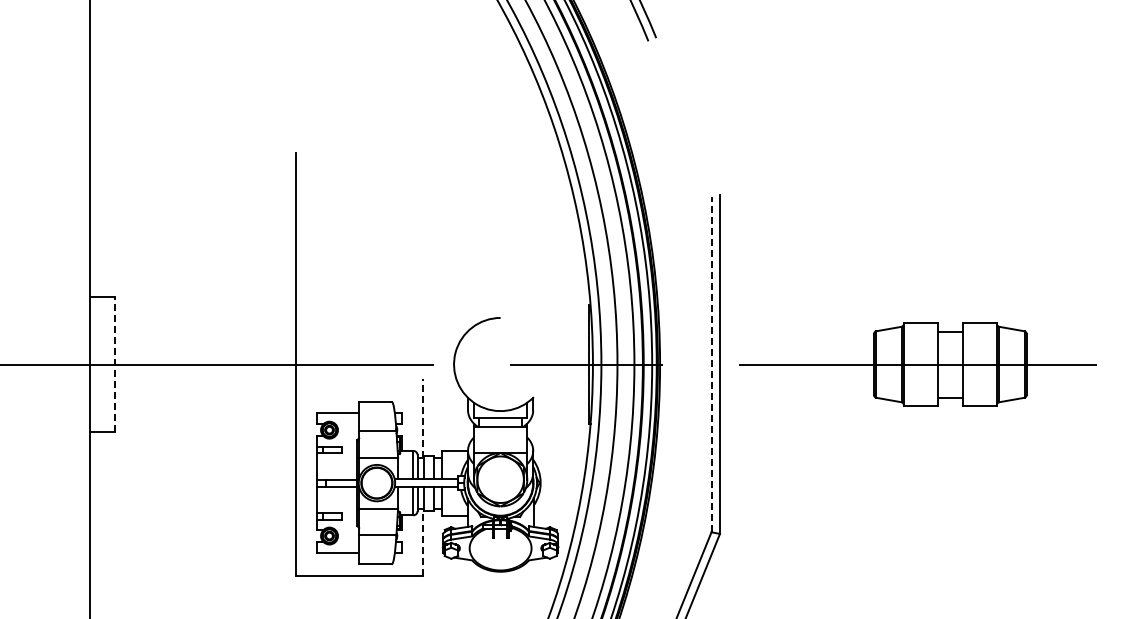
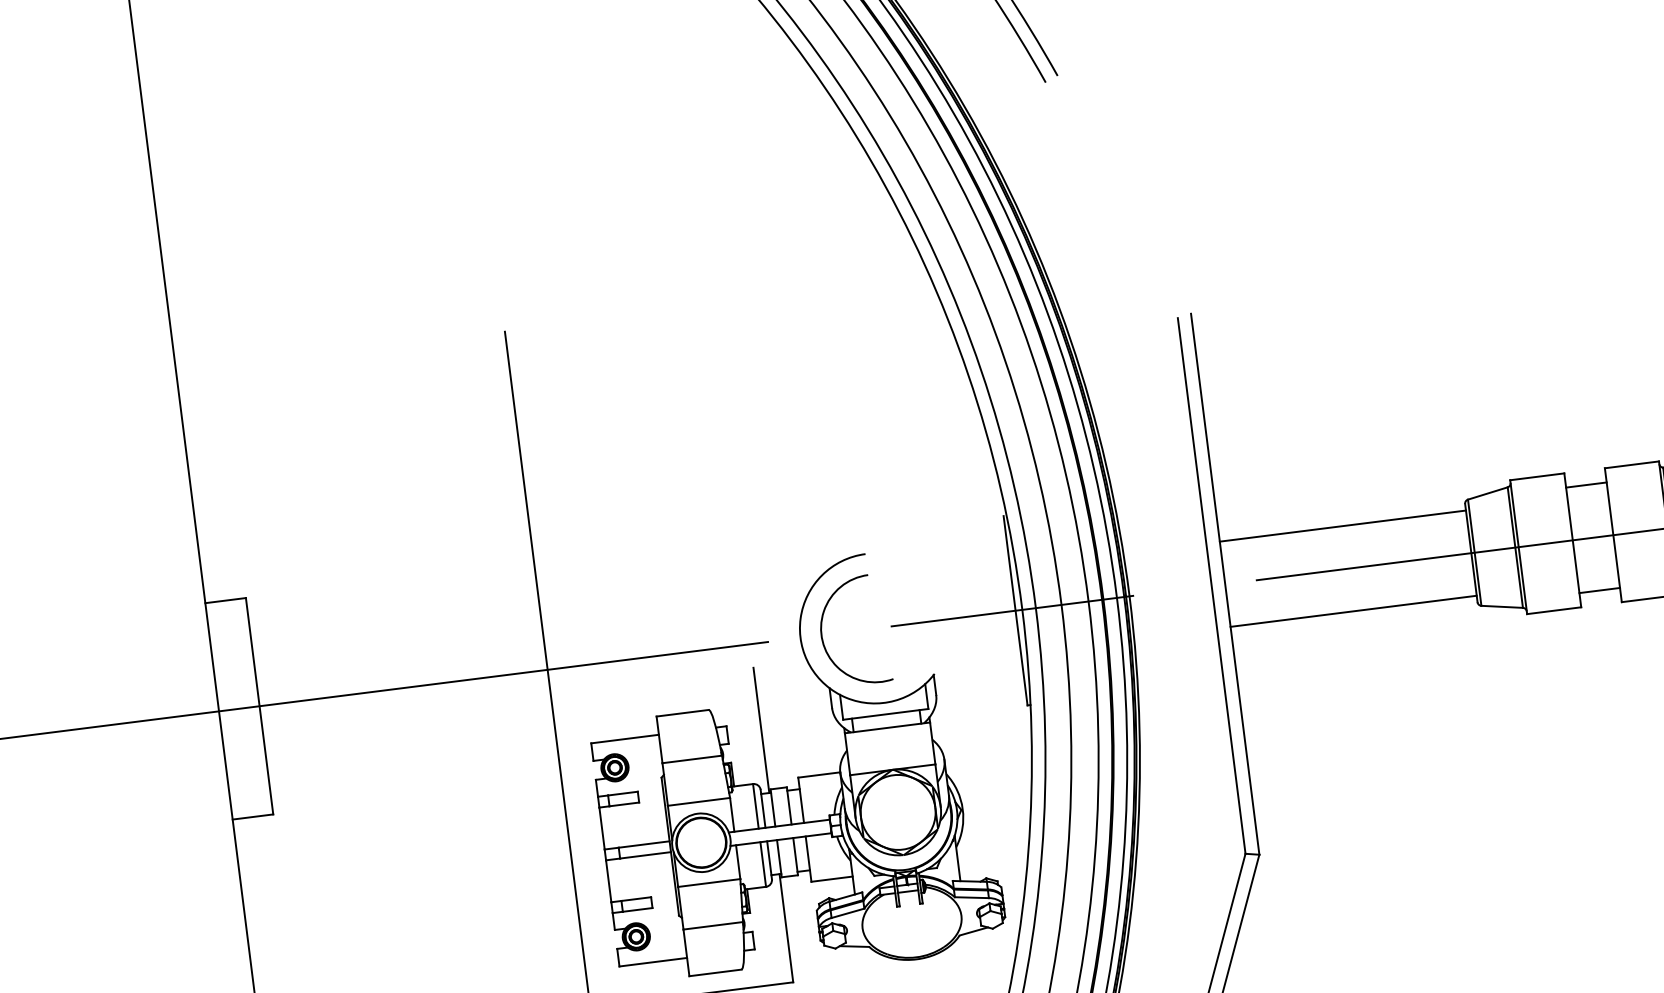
line: (796, 337) -> (1341, 525), added
line: (115, 364) -> (260, 706), dashed -> solid
arc: (468, 364) -> (823, 634), added
line: (711, 364) -> (1211, 585), dashed -> solid
line: (796, 391) -> (1352, 611), added
line: (422, 418) -> (761, 730), dashed -> solid
line: (422, 542) -> (786, 928), dashed -> solid

